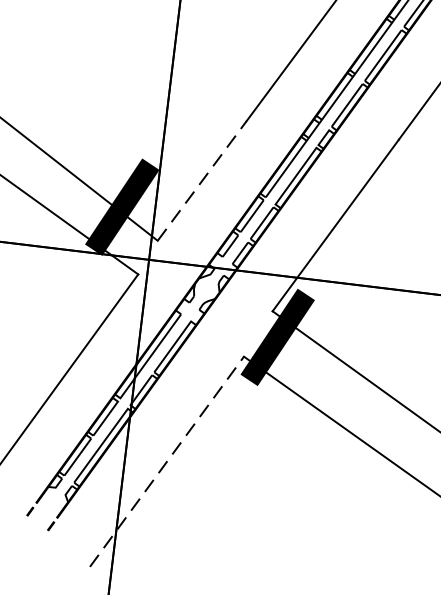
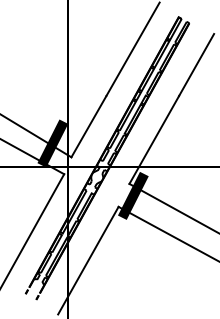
line: (203, 180) -> (89, 126), dashed -> solid
line: (167, 461) -> (88, 260), dashed -> solid

